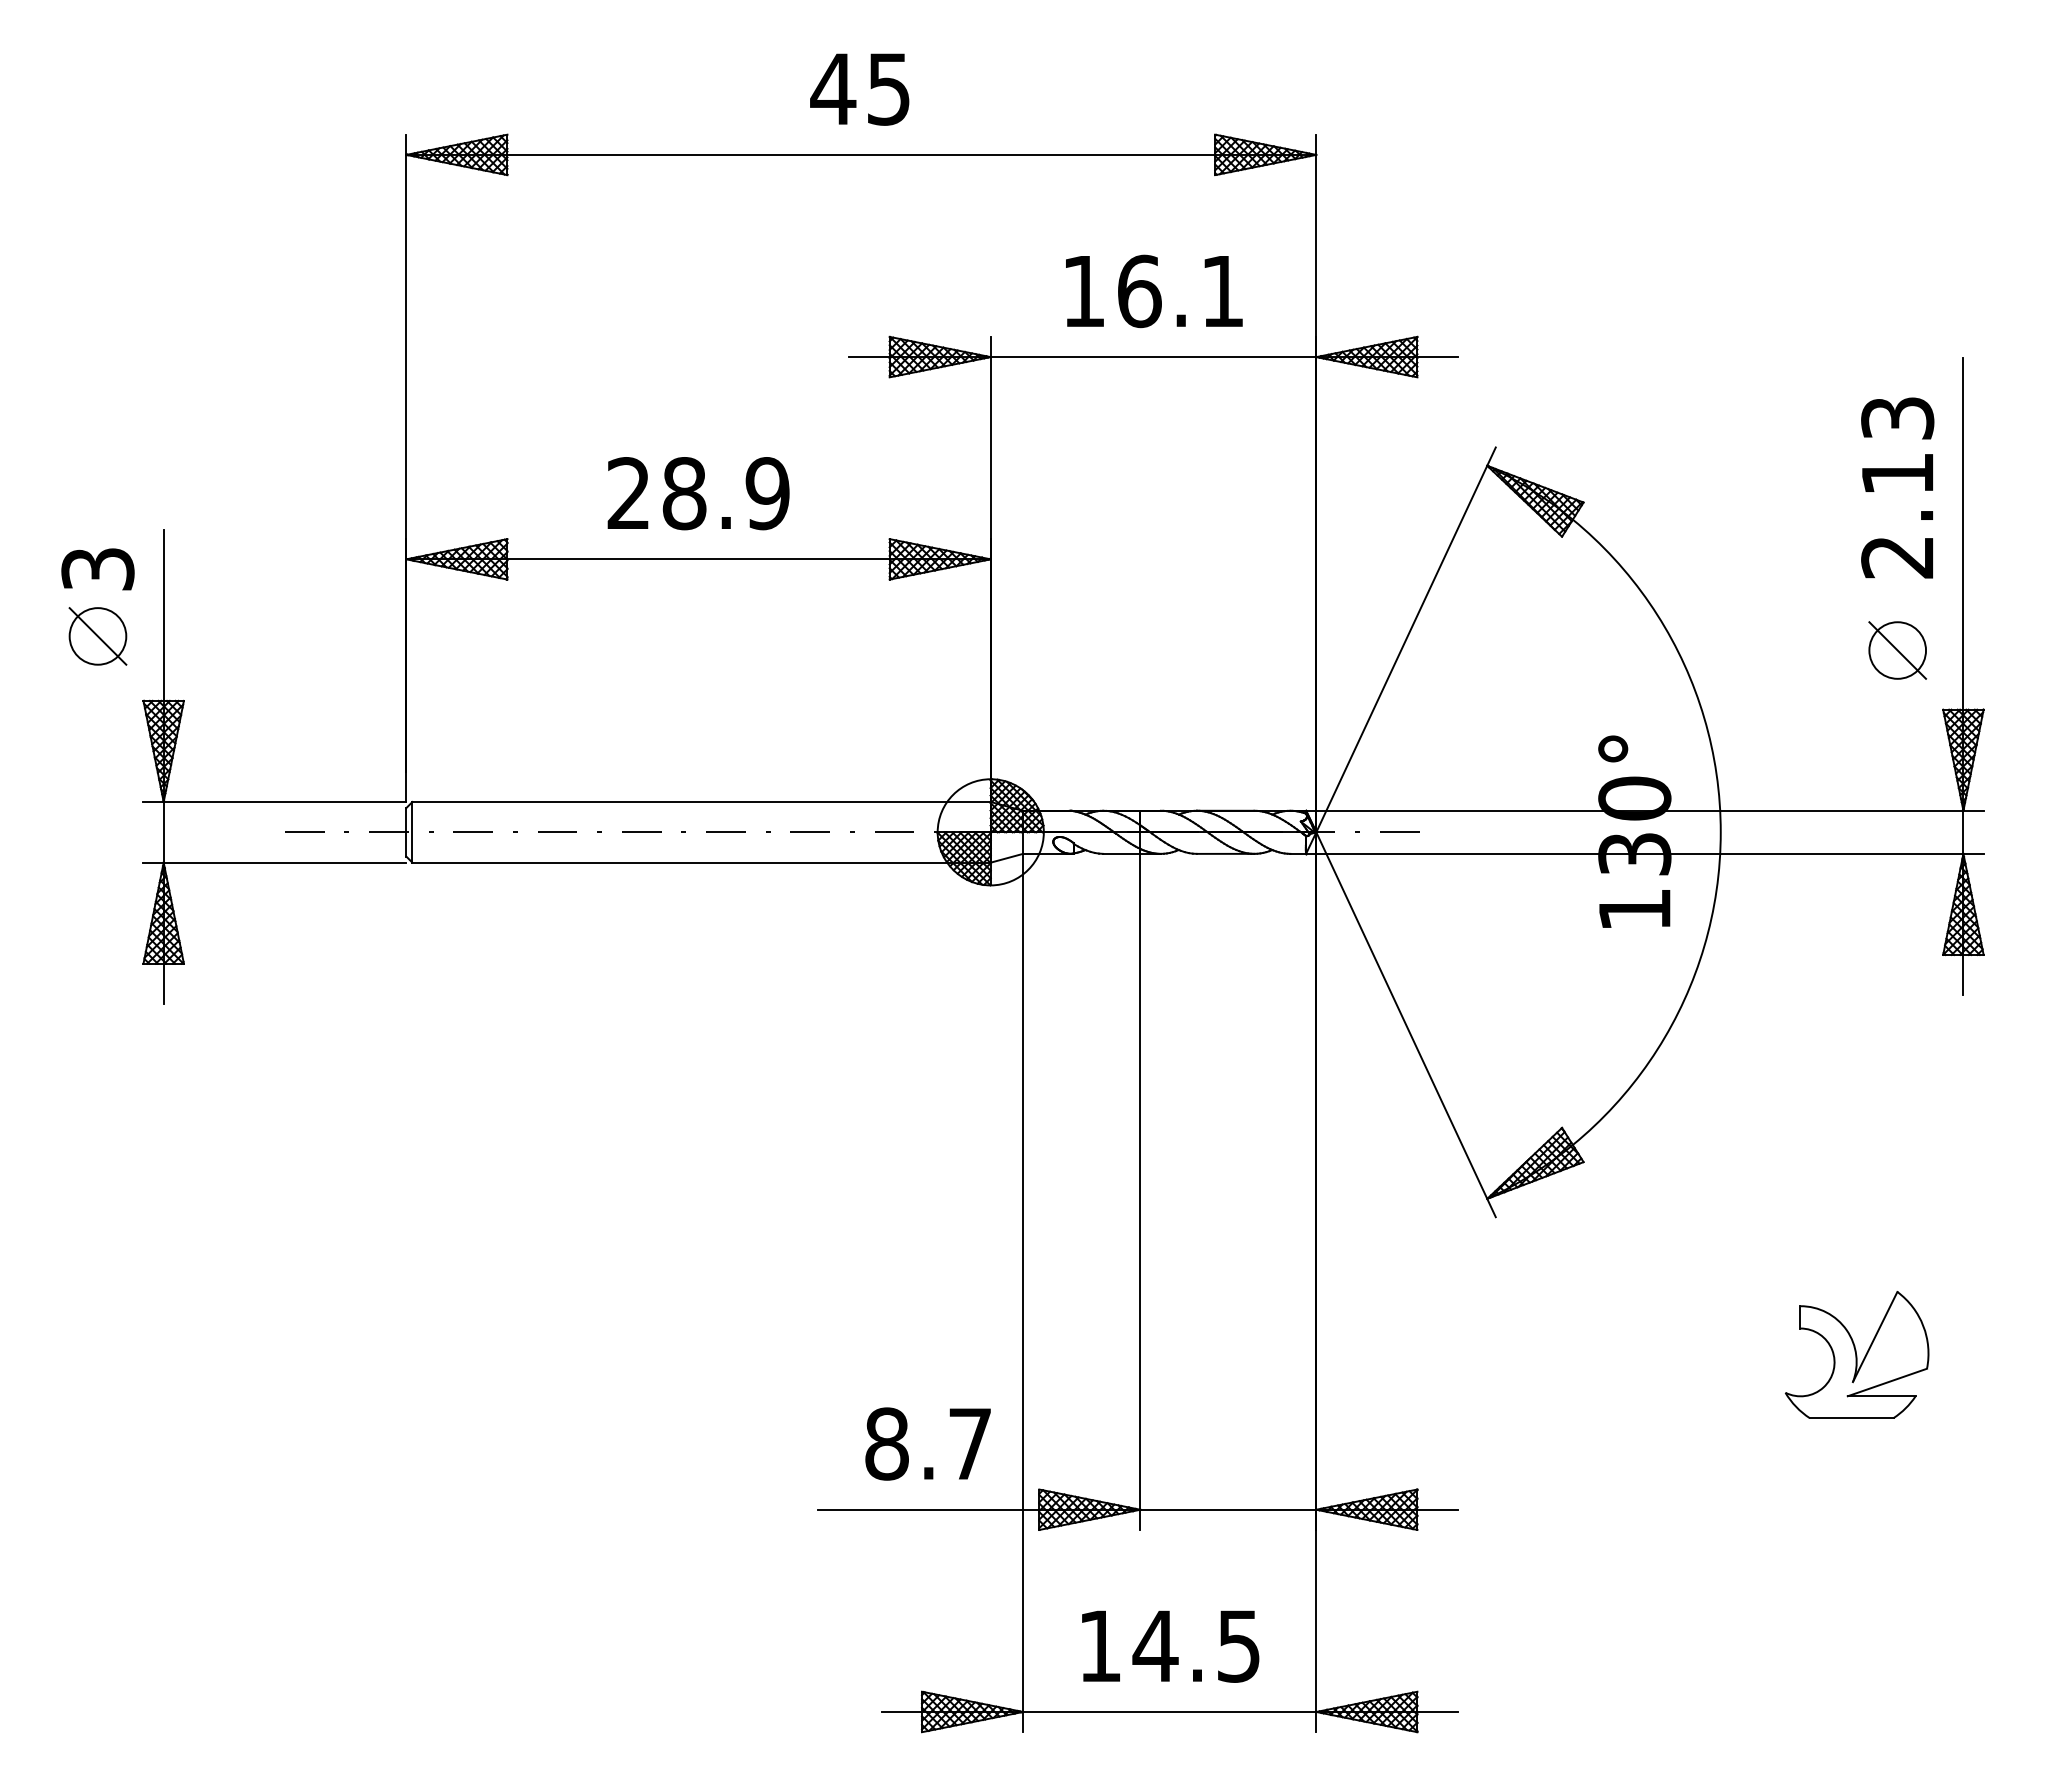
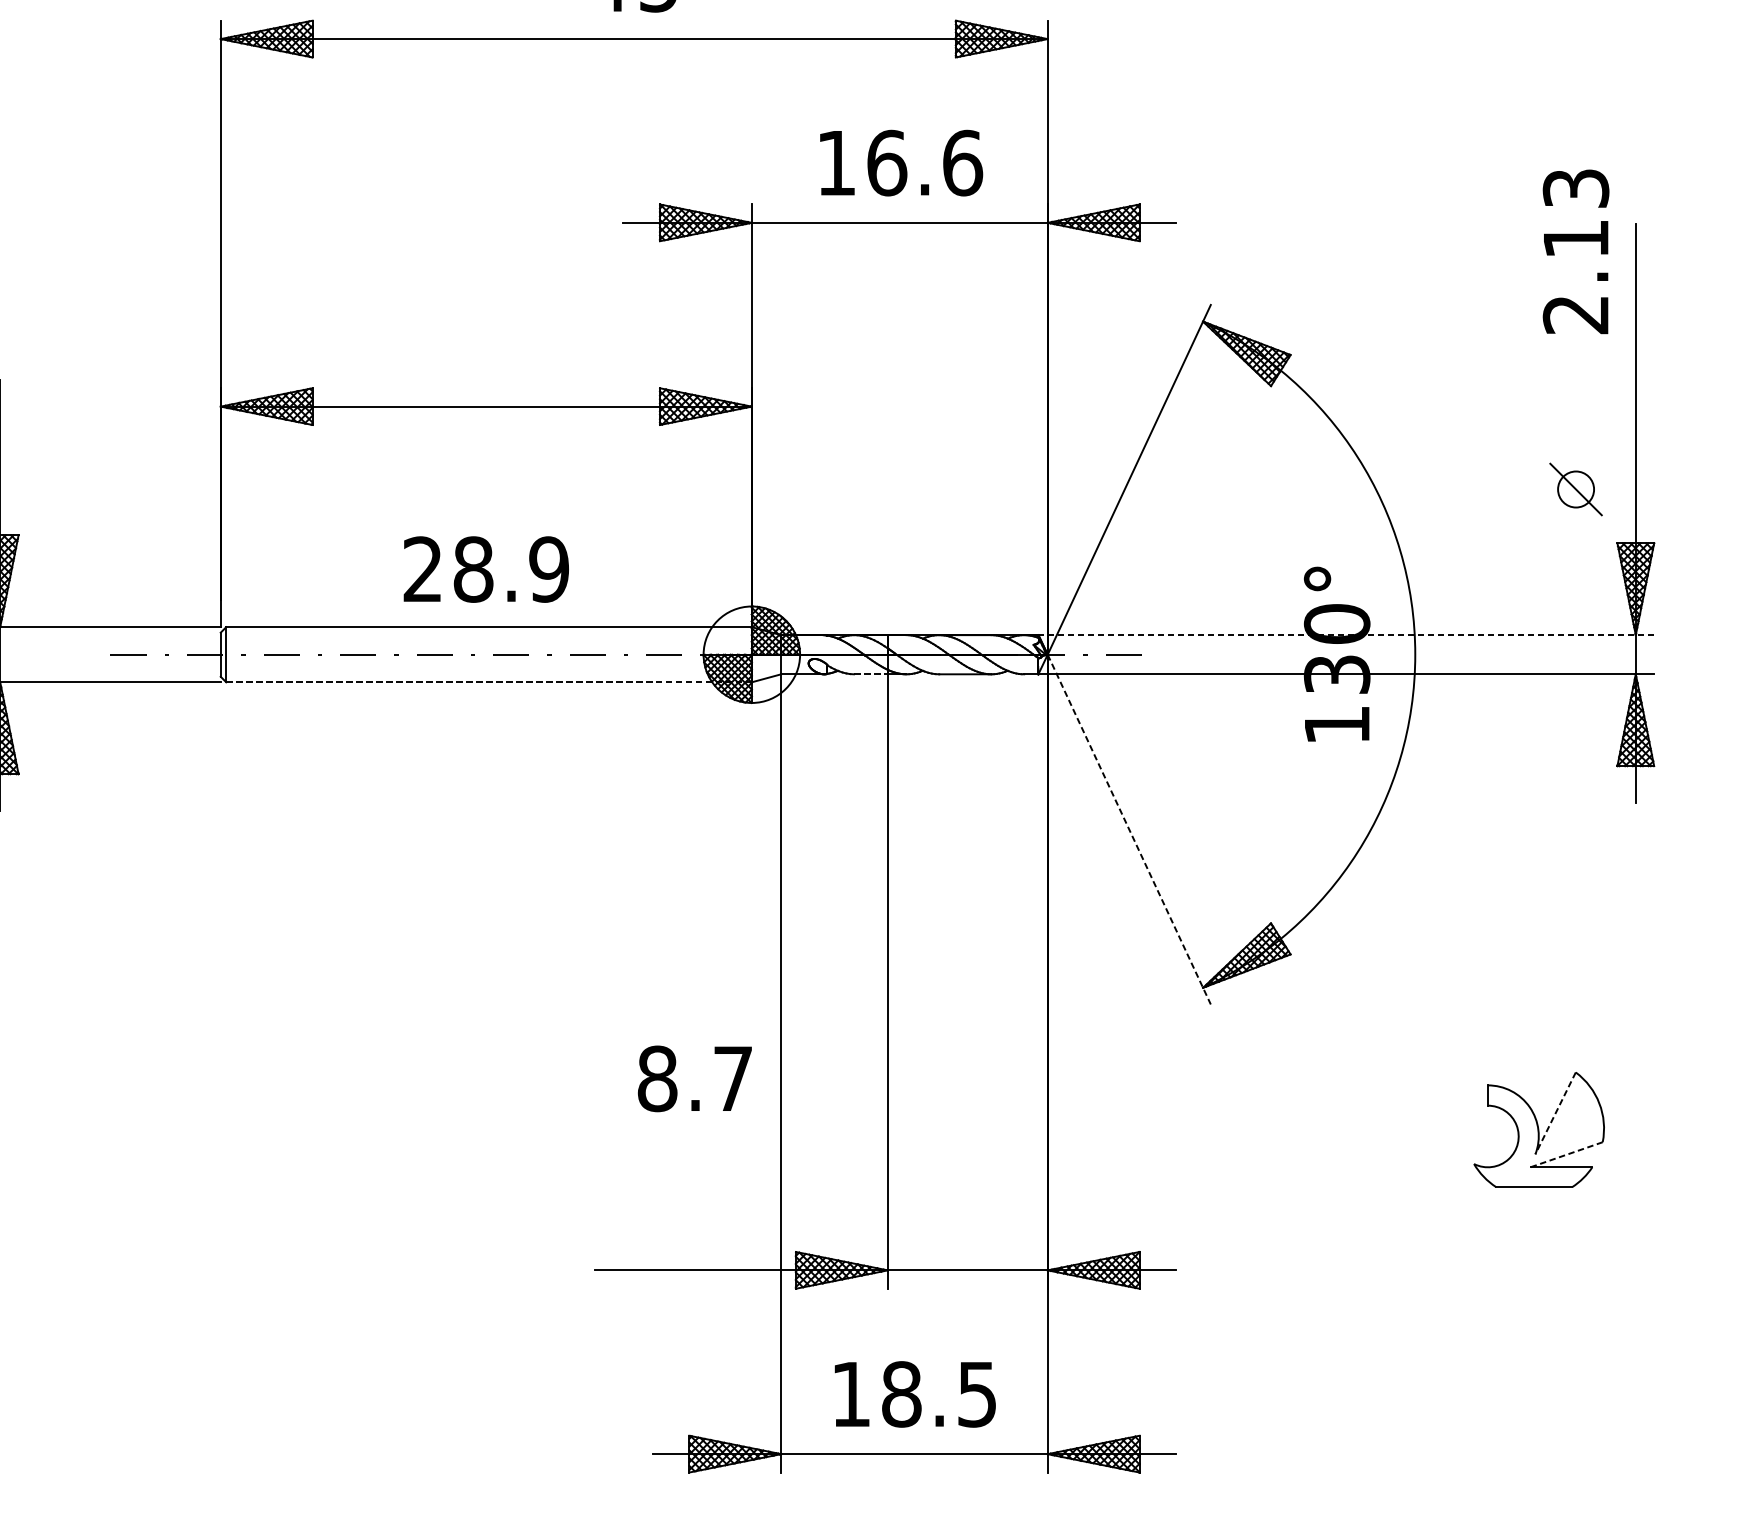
text: (1223, 291) -> (963, 163), 16.1 -> 16.6
text: (1897, 487) -> (1575, 251), moved
text: (698, 493) -> (486, 569), moved
circle: (1897, 650) -> (1575, 489), size x0.7
line: (1644, 810) -> (1345, 634), solid -> dashed
line: (1122, 853) -> (871, 673), solid -> dashed
line: (702, 862) -> (489, 682), solid -> dashed
line: (1406, 1025) -> (1129, 830), solid -> dashed
line: (1874, 1337) -> (1554, 1113), solid -> dashed
line: (1887, 1382) -> (1566, 1154), solid -> dashed
text: (927, 1443) -> (694, 1078), moved
text: (1155, 1645) -> (901, 1393), 14.5 -> 18.5

